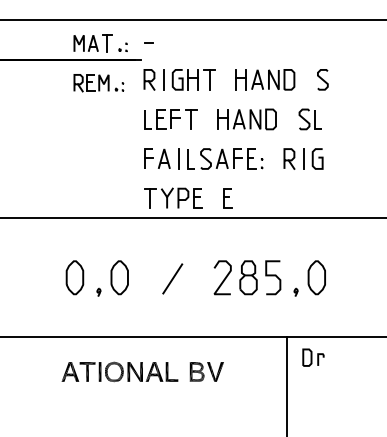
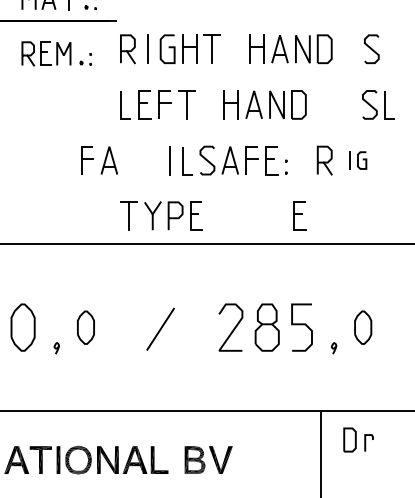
part: (309, 119) -> (376, 105), moved
part: (157, 158) -> (99, 159), moved
part: (313, 158) -> (358, 159), size x0.6
part: (227, 198) -> (299, 216), moved
part: (119, 277) -> (85, 327), size x0.7
part: (316, 277) -> (362, 327), size x0.7

